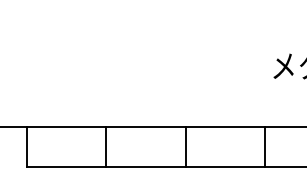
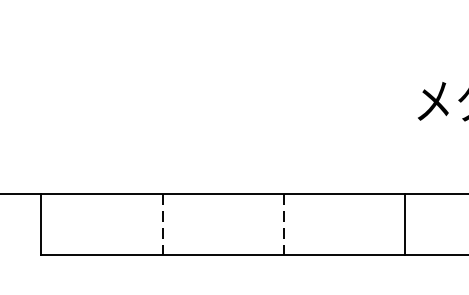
line: (106, 147) -> (162, 225), solid -> dashed
line: (185, 147) -> (283, 225), solid -> dashed

